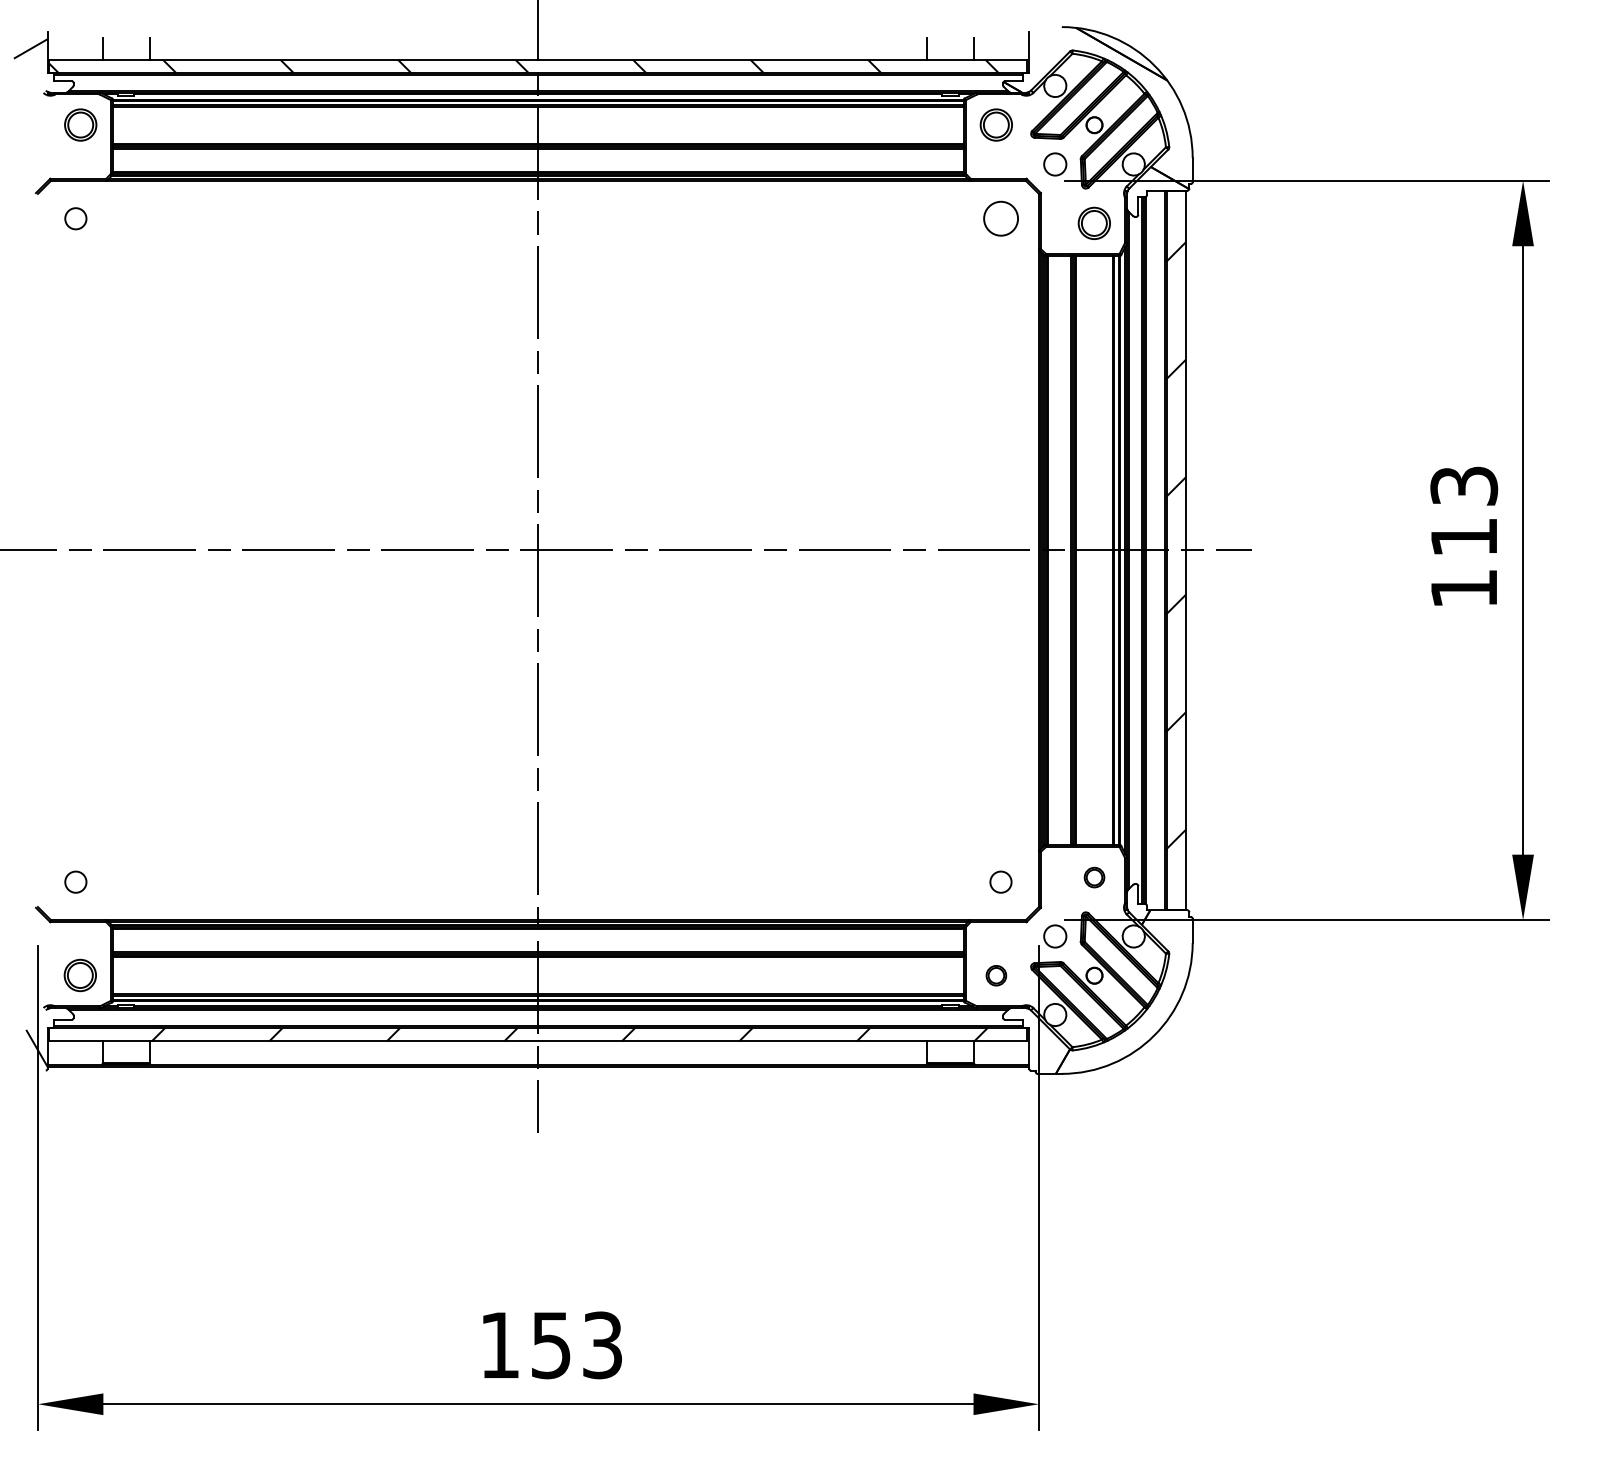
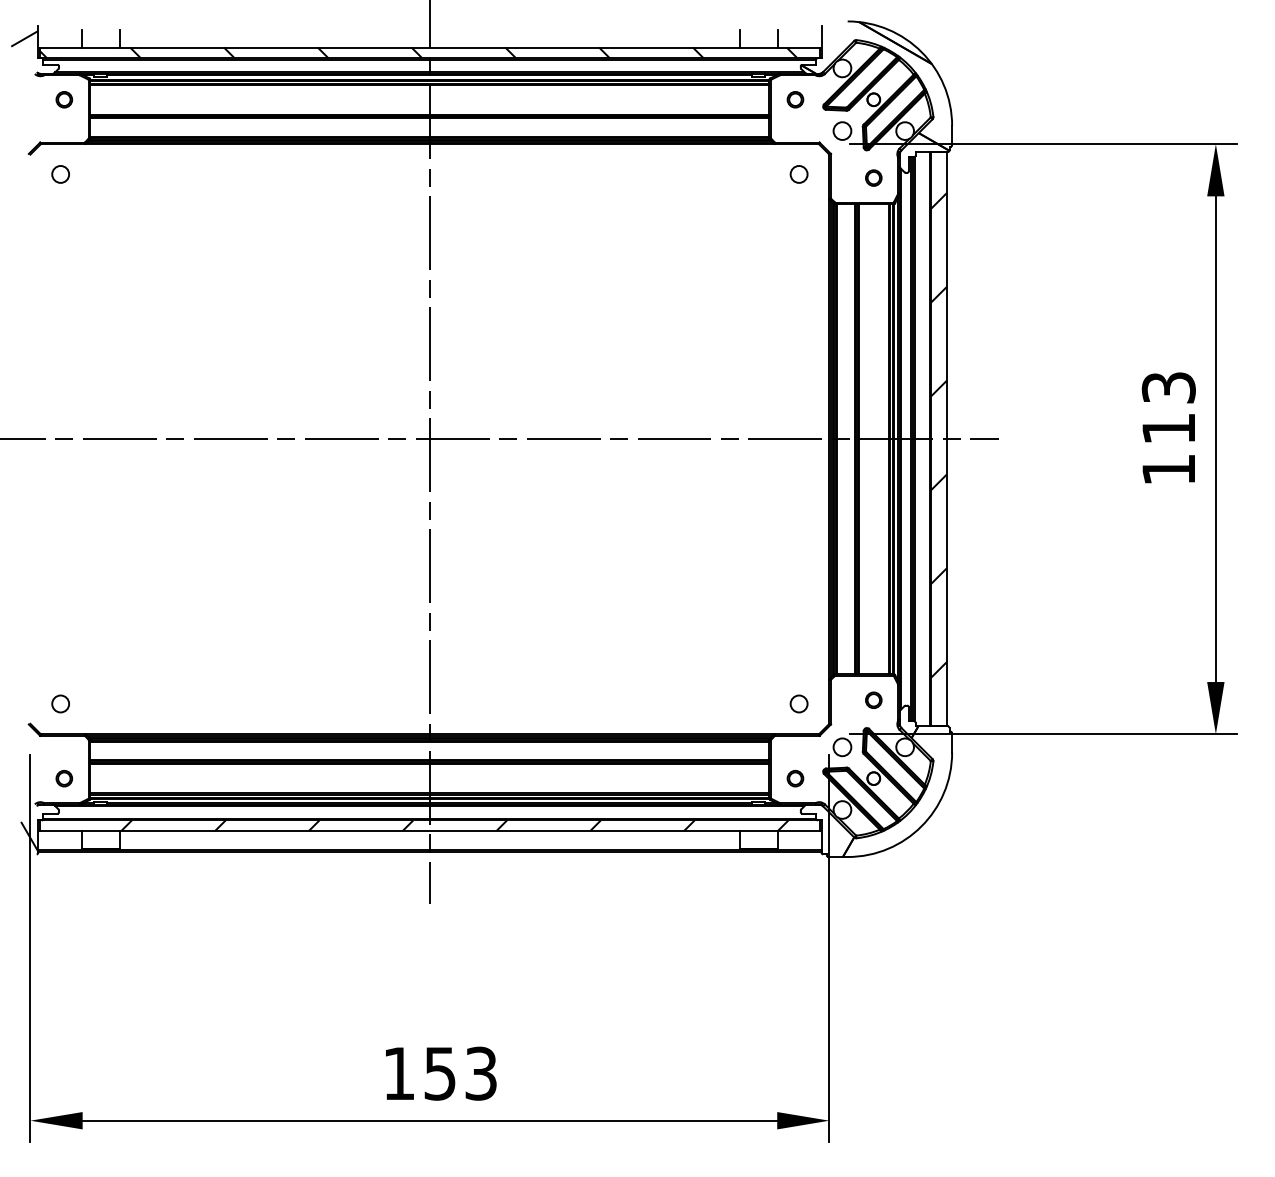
part: (79, 124) -> (63, 99), size x0.62
part: (996, 124) -> (795, 99), size x0.62
circle: (1000, 218) -> (798, 174), size x0.62
part: (1094, 222) -> (873, 177), size x0.62
part: (80, 975) -> (64, 778), size x0.62

